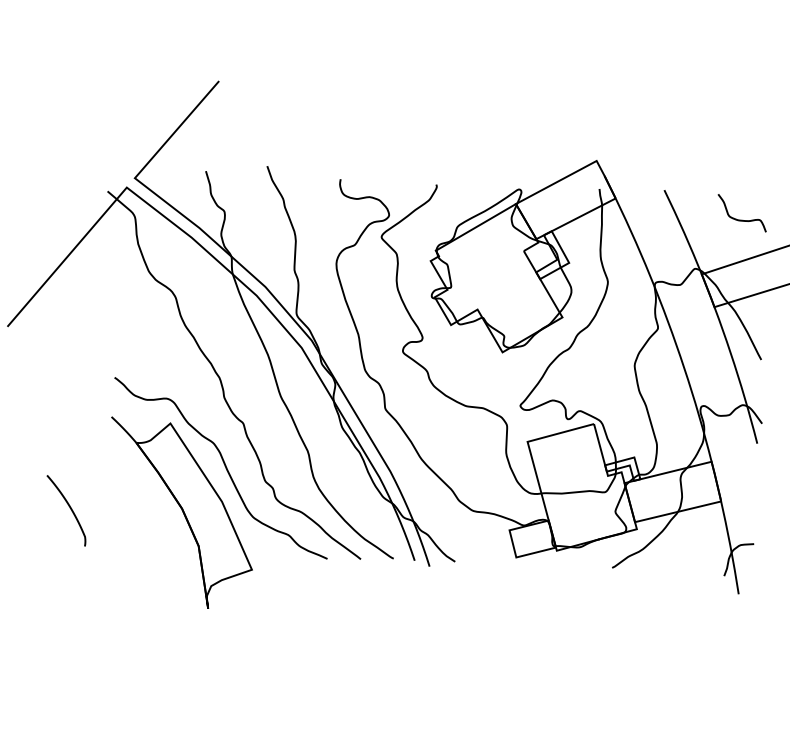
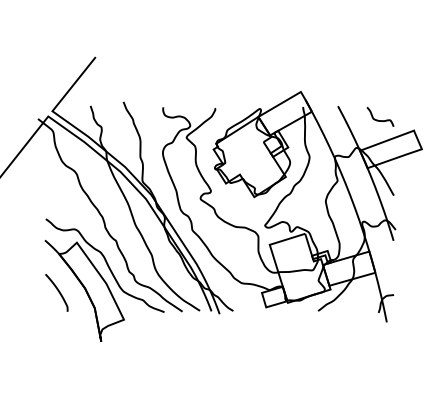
curve: (69, 510) -> (58, 292), moved

